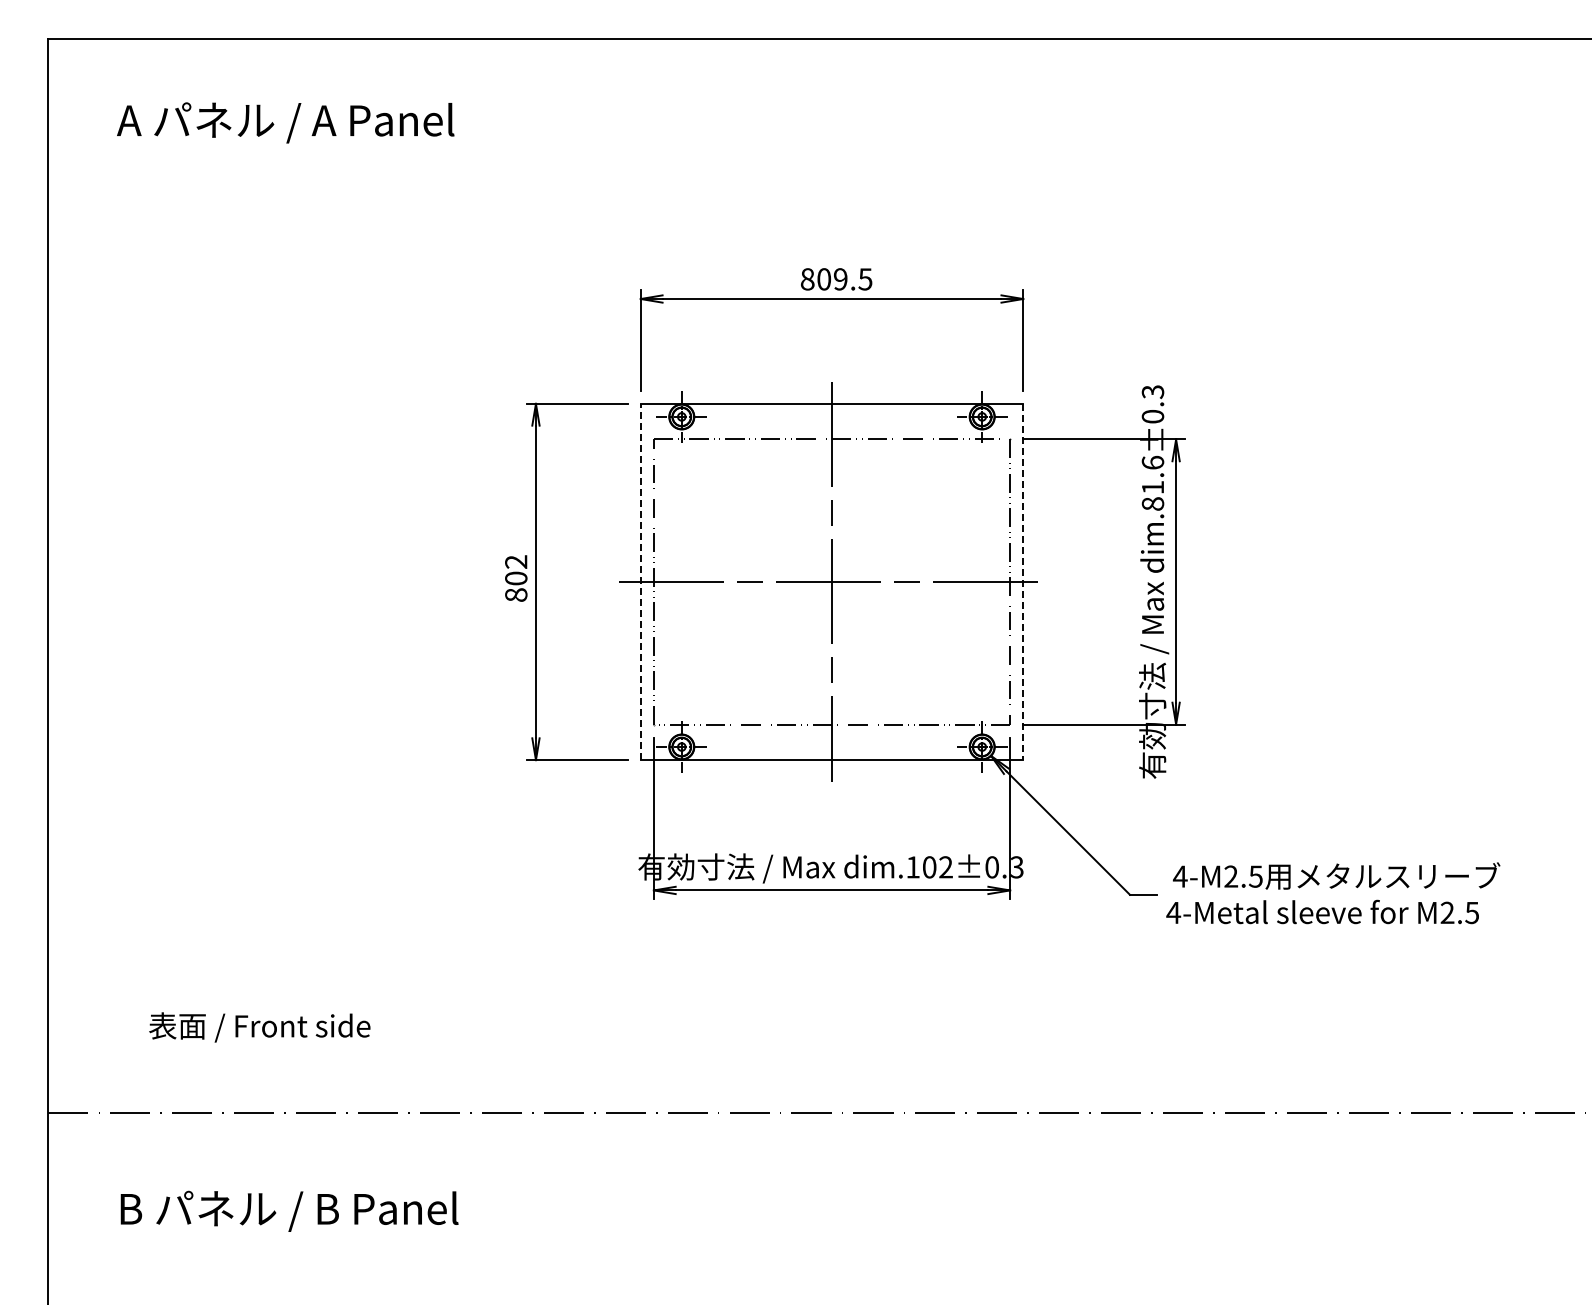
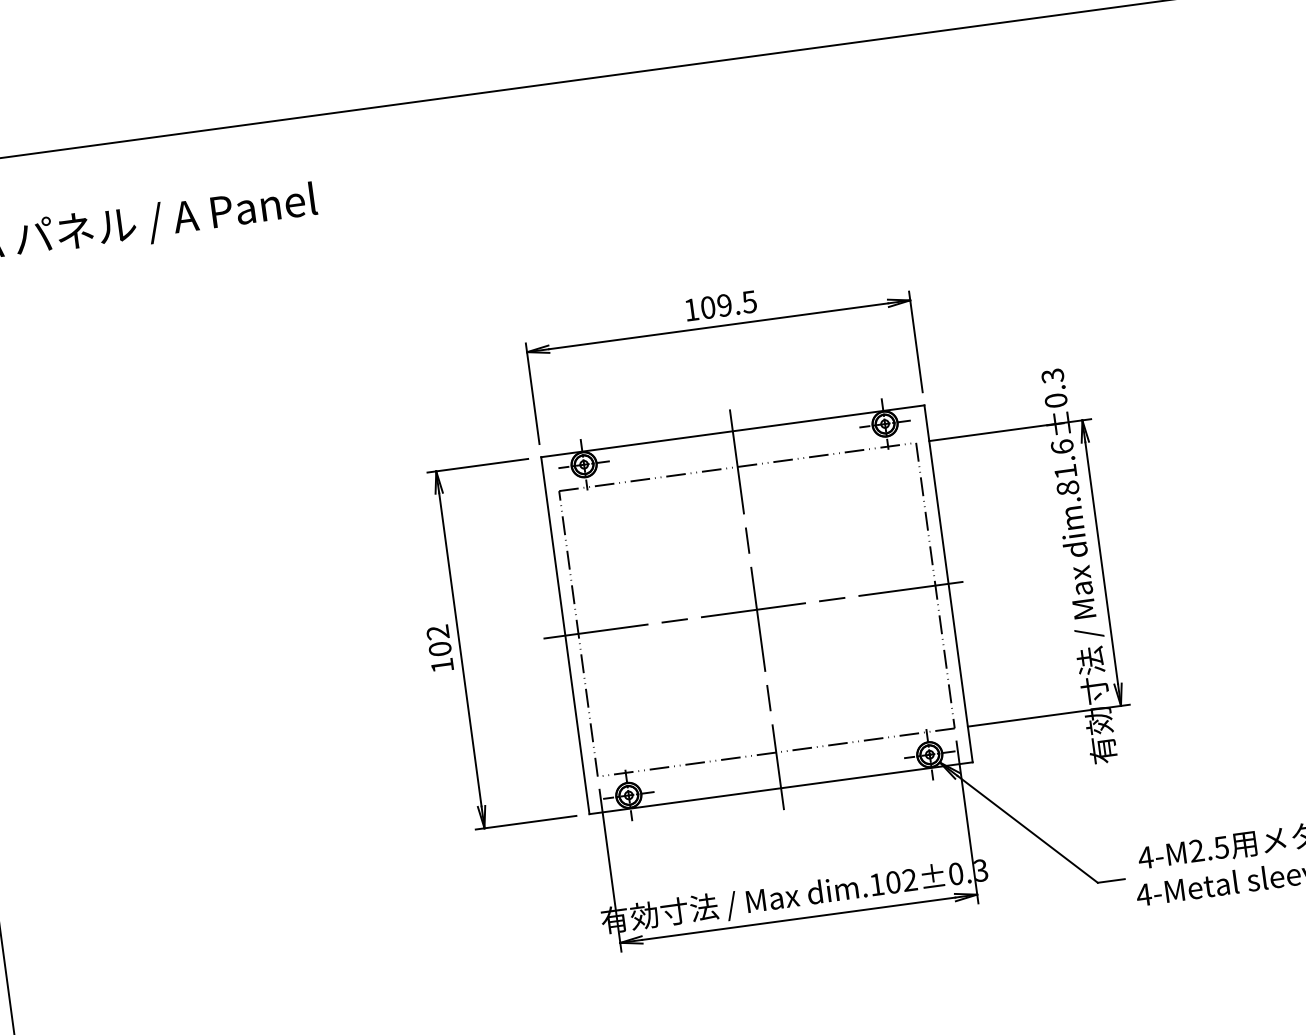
text: (807, 279) -> (691, 310), 809.5 -> 109.5
line: (640, 581) -> (565, 635), dashed -> solid
line: (1023, 582) -> (948, 584), dashed -> solid
text: (516, 594) -> (442, 665), 802 -> 102

